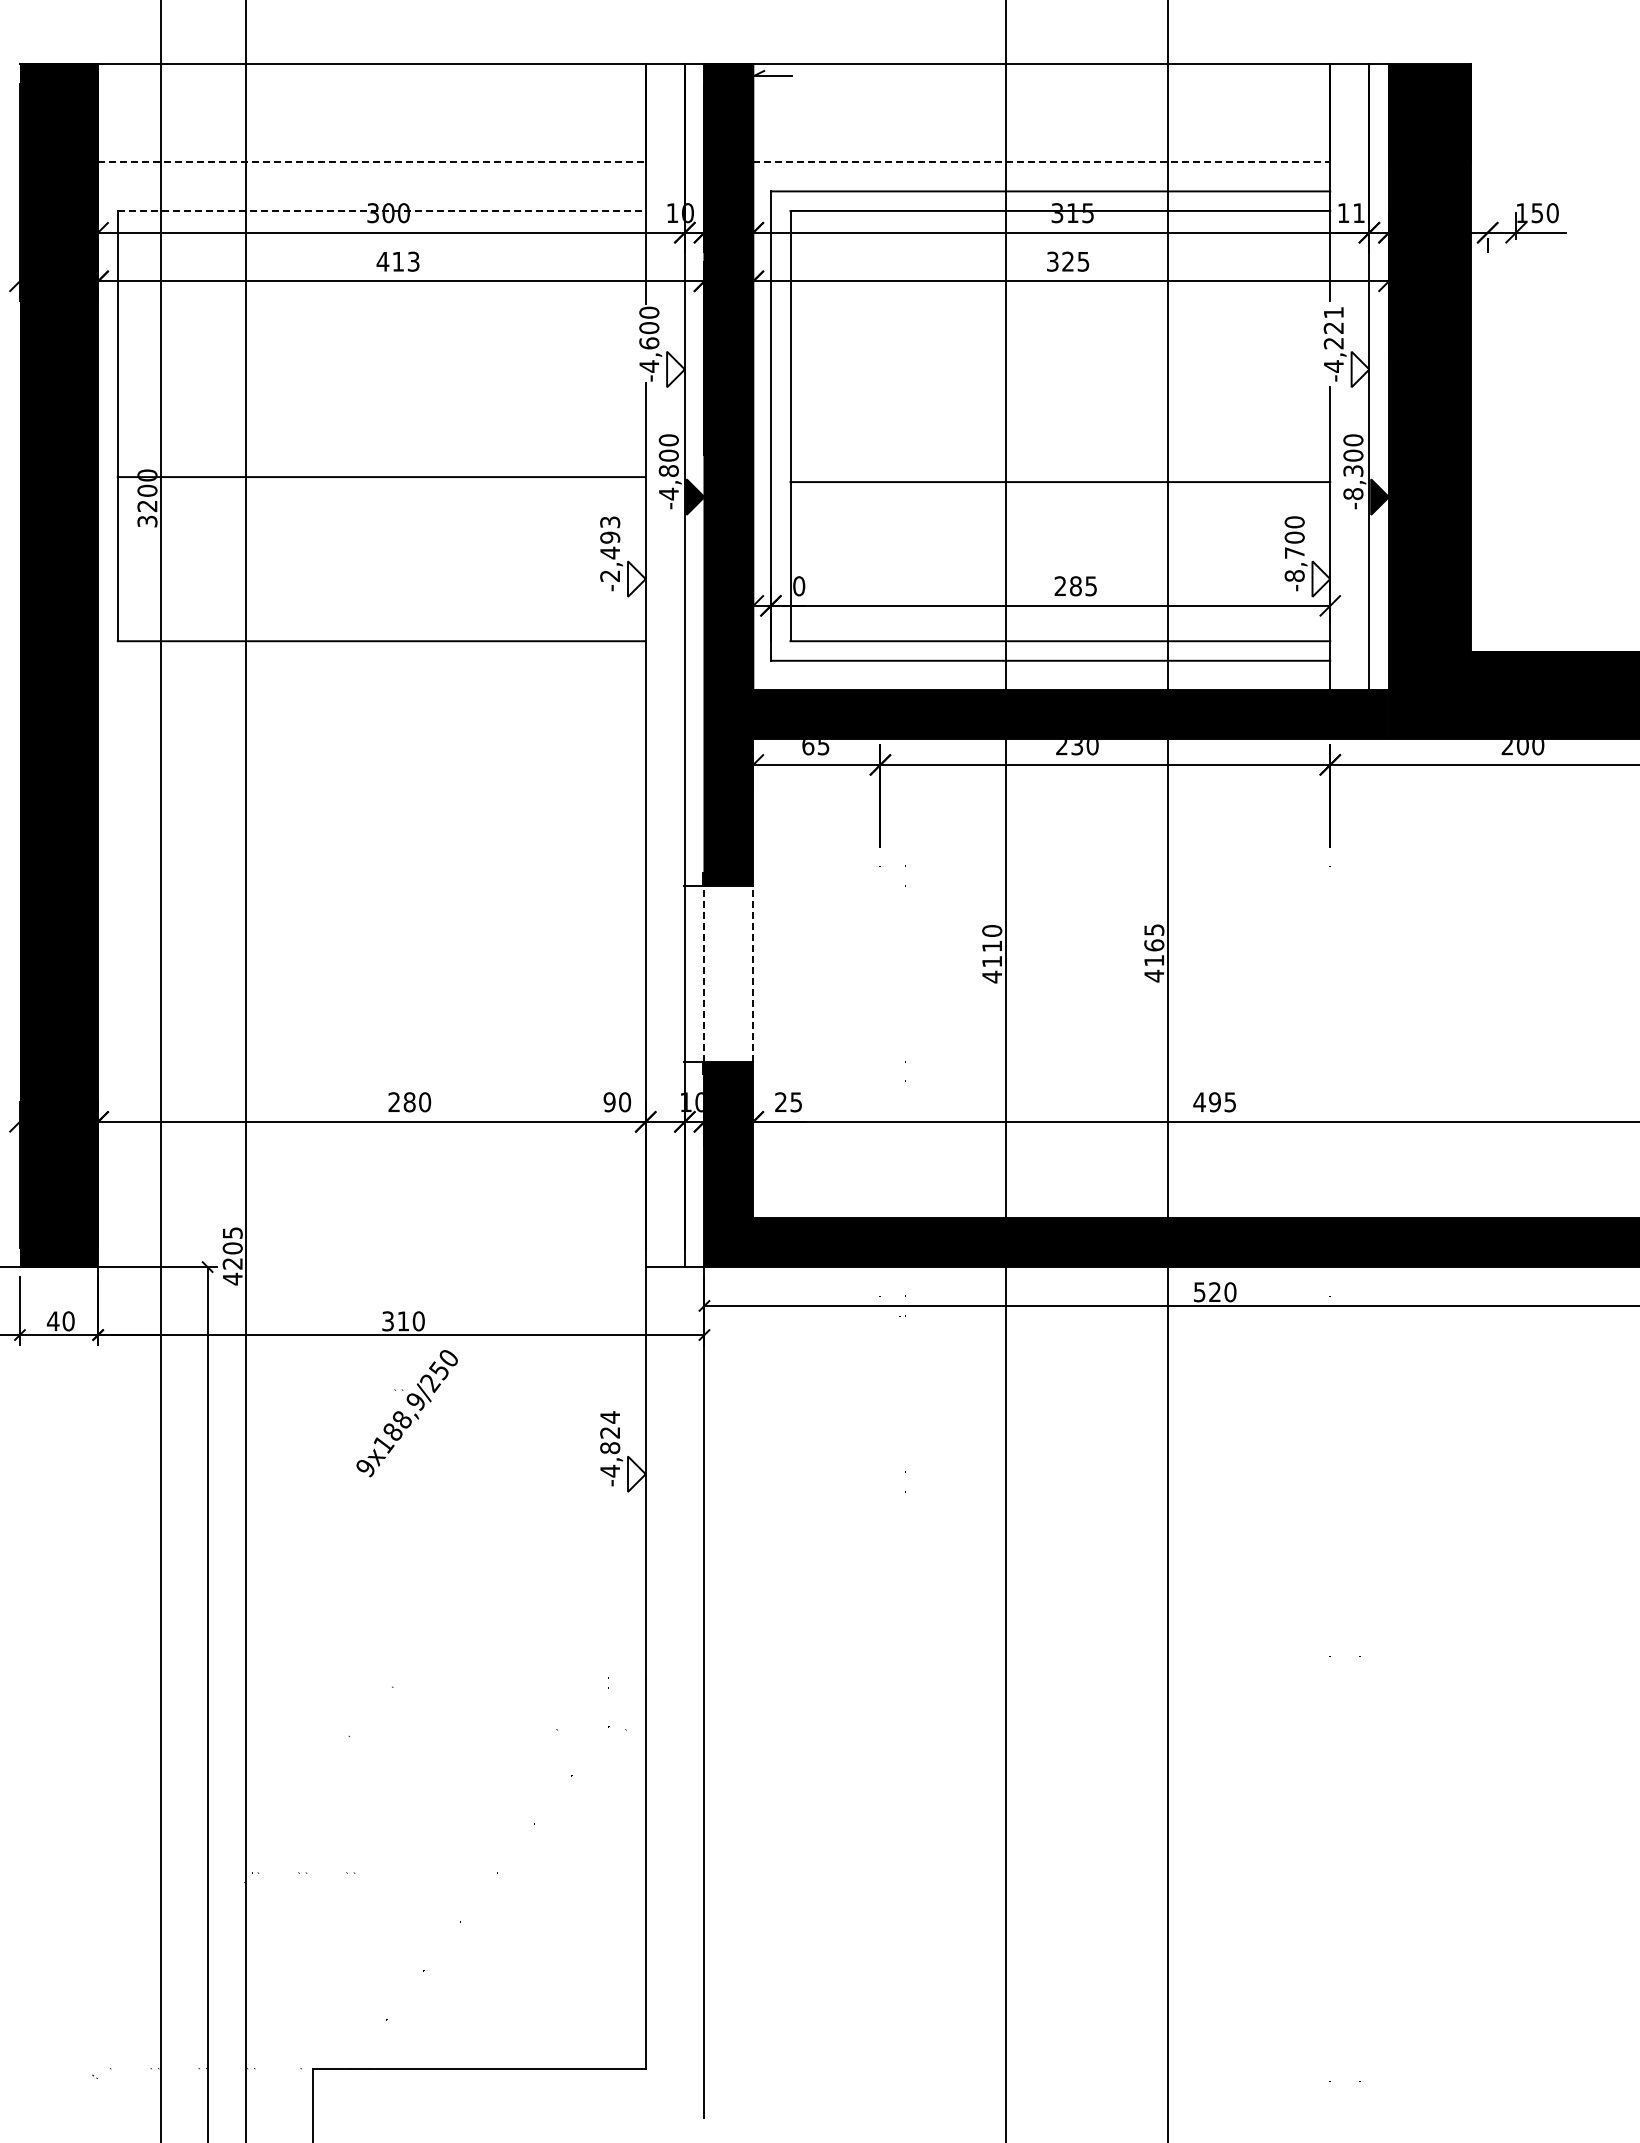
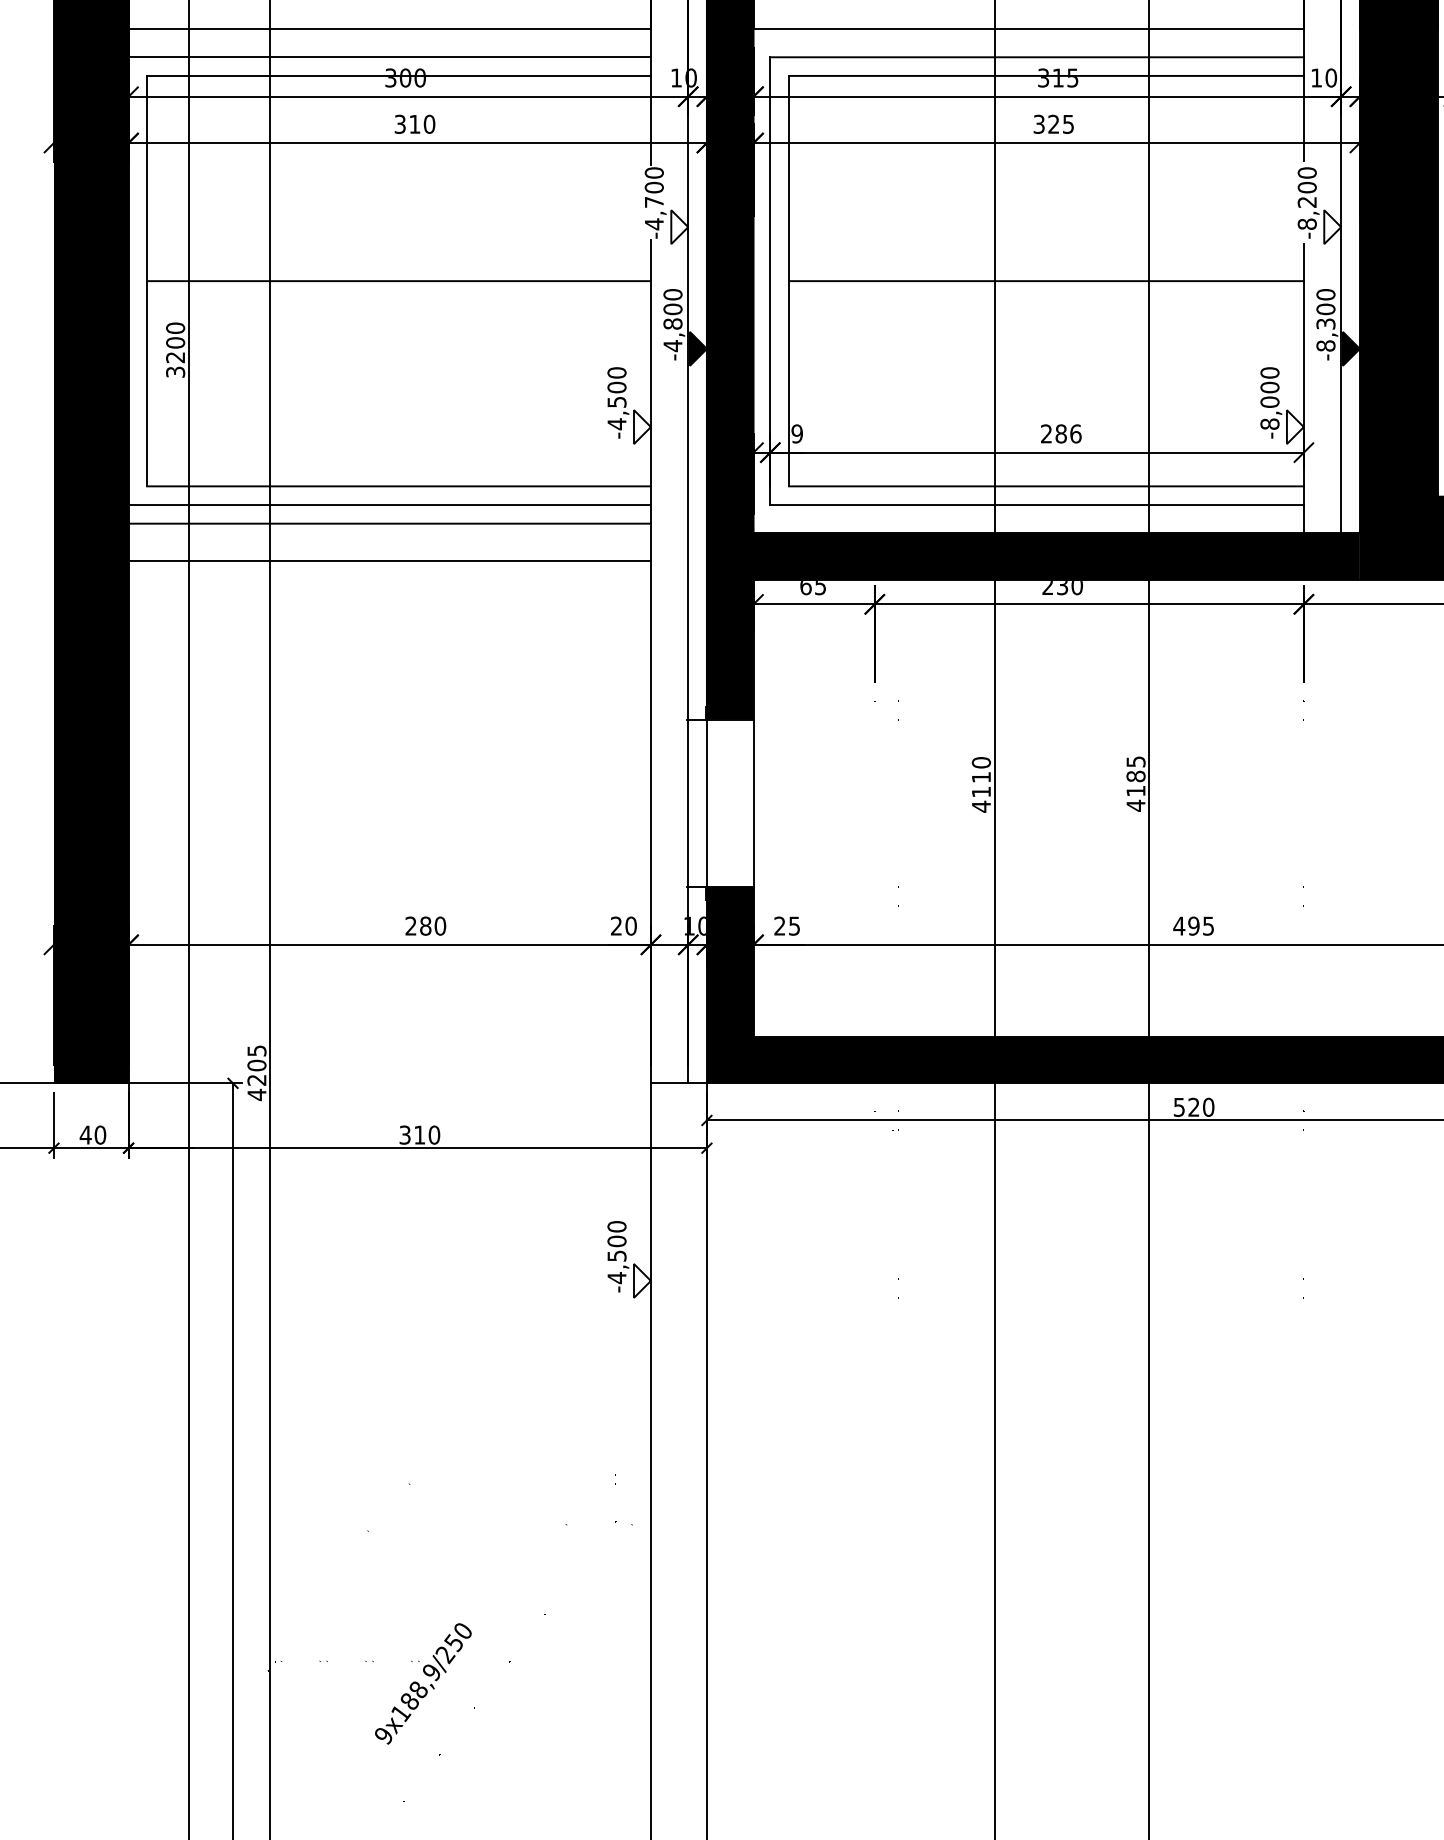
line: (371, 162) -> (389, 29), dashed -> solid
line: (1042, 162) -> (1029, 29), dashed -> solid
line: (371, 191) -> (389, 57), added
line: (382, 210) -> (399, 75), dashed -> solid
text: (1359, 213) -> (1331, 78), 11 -> 10
text: (397, 261) -> (414, 124), 413 -> 310
text: (1333, 339) -> (1306, 198), -4,221 -> -8,200
text: (649, 343) -> (654, 202), -4,600 -> -4,700
line: (381, 477) -> (398, 281), moved
line: (1060, 482) -> (1046, 281), moved
text: (610, 549) -> (617, 398), -2,493 -> -4,500
text: (1294, 553) -> (1269, 402), -8,700 -> -8,000
text: (799, 586) -> (797, 434), 0 -> 9
text: (1091, 586) -> (1076, 434), 285 -> 286
line: (371, 660) -> (389, 504), added
line: (371, 680) -> (389, 523), added
line: (371, 719) -> (389, 561), added
text: (1154, 945) -> (1136, 776), 4165 -> 4185
line: (704, 973) -> (706, 803), dashed -> solid
line: (753, 973) -> (753, 803), dashed -> solid
text: (609, 1102) -> (616, 926), 90 -> 20
part: (406, 1413) -> (422, 1683), moved
text: (610, 1432) -> (617, 1241), -4,824 -> -4,500

